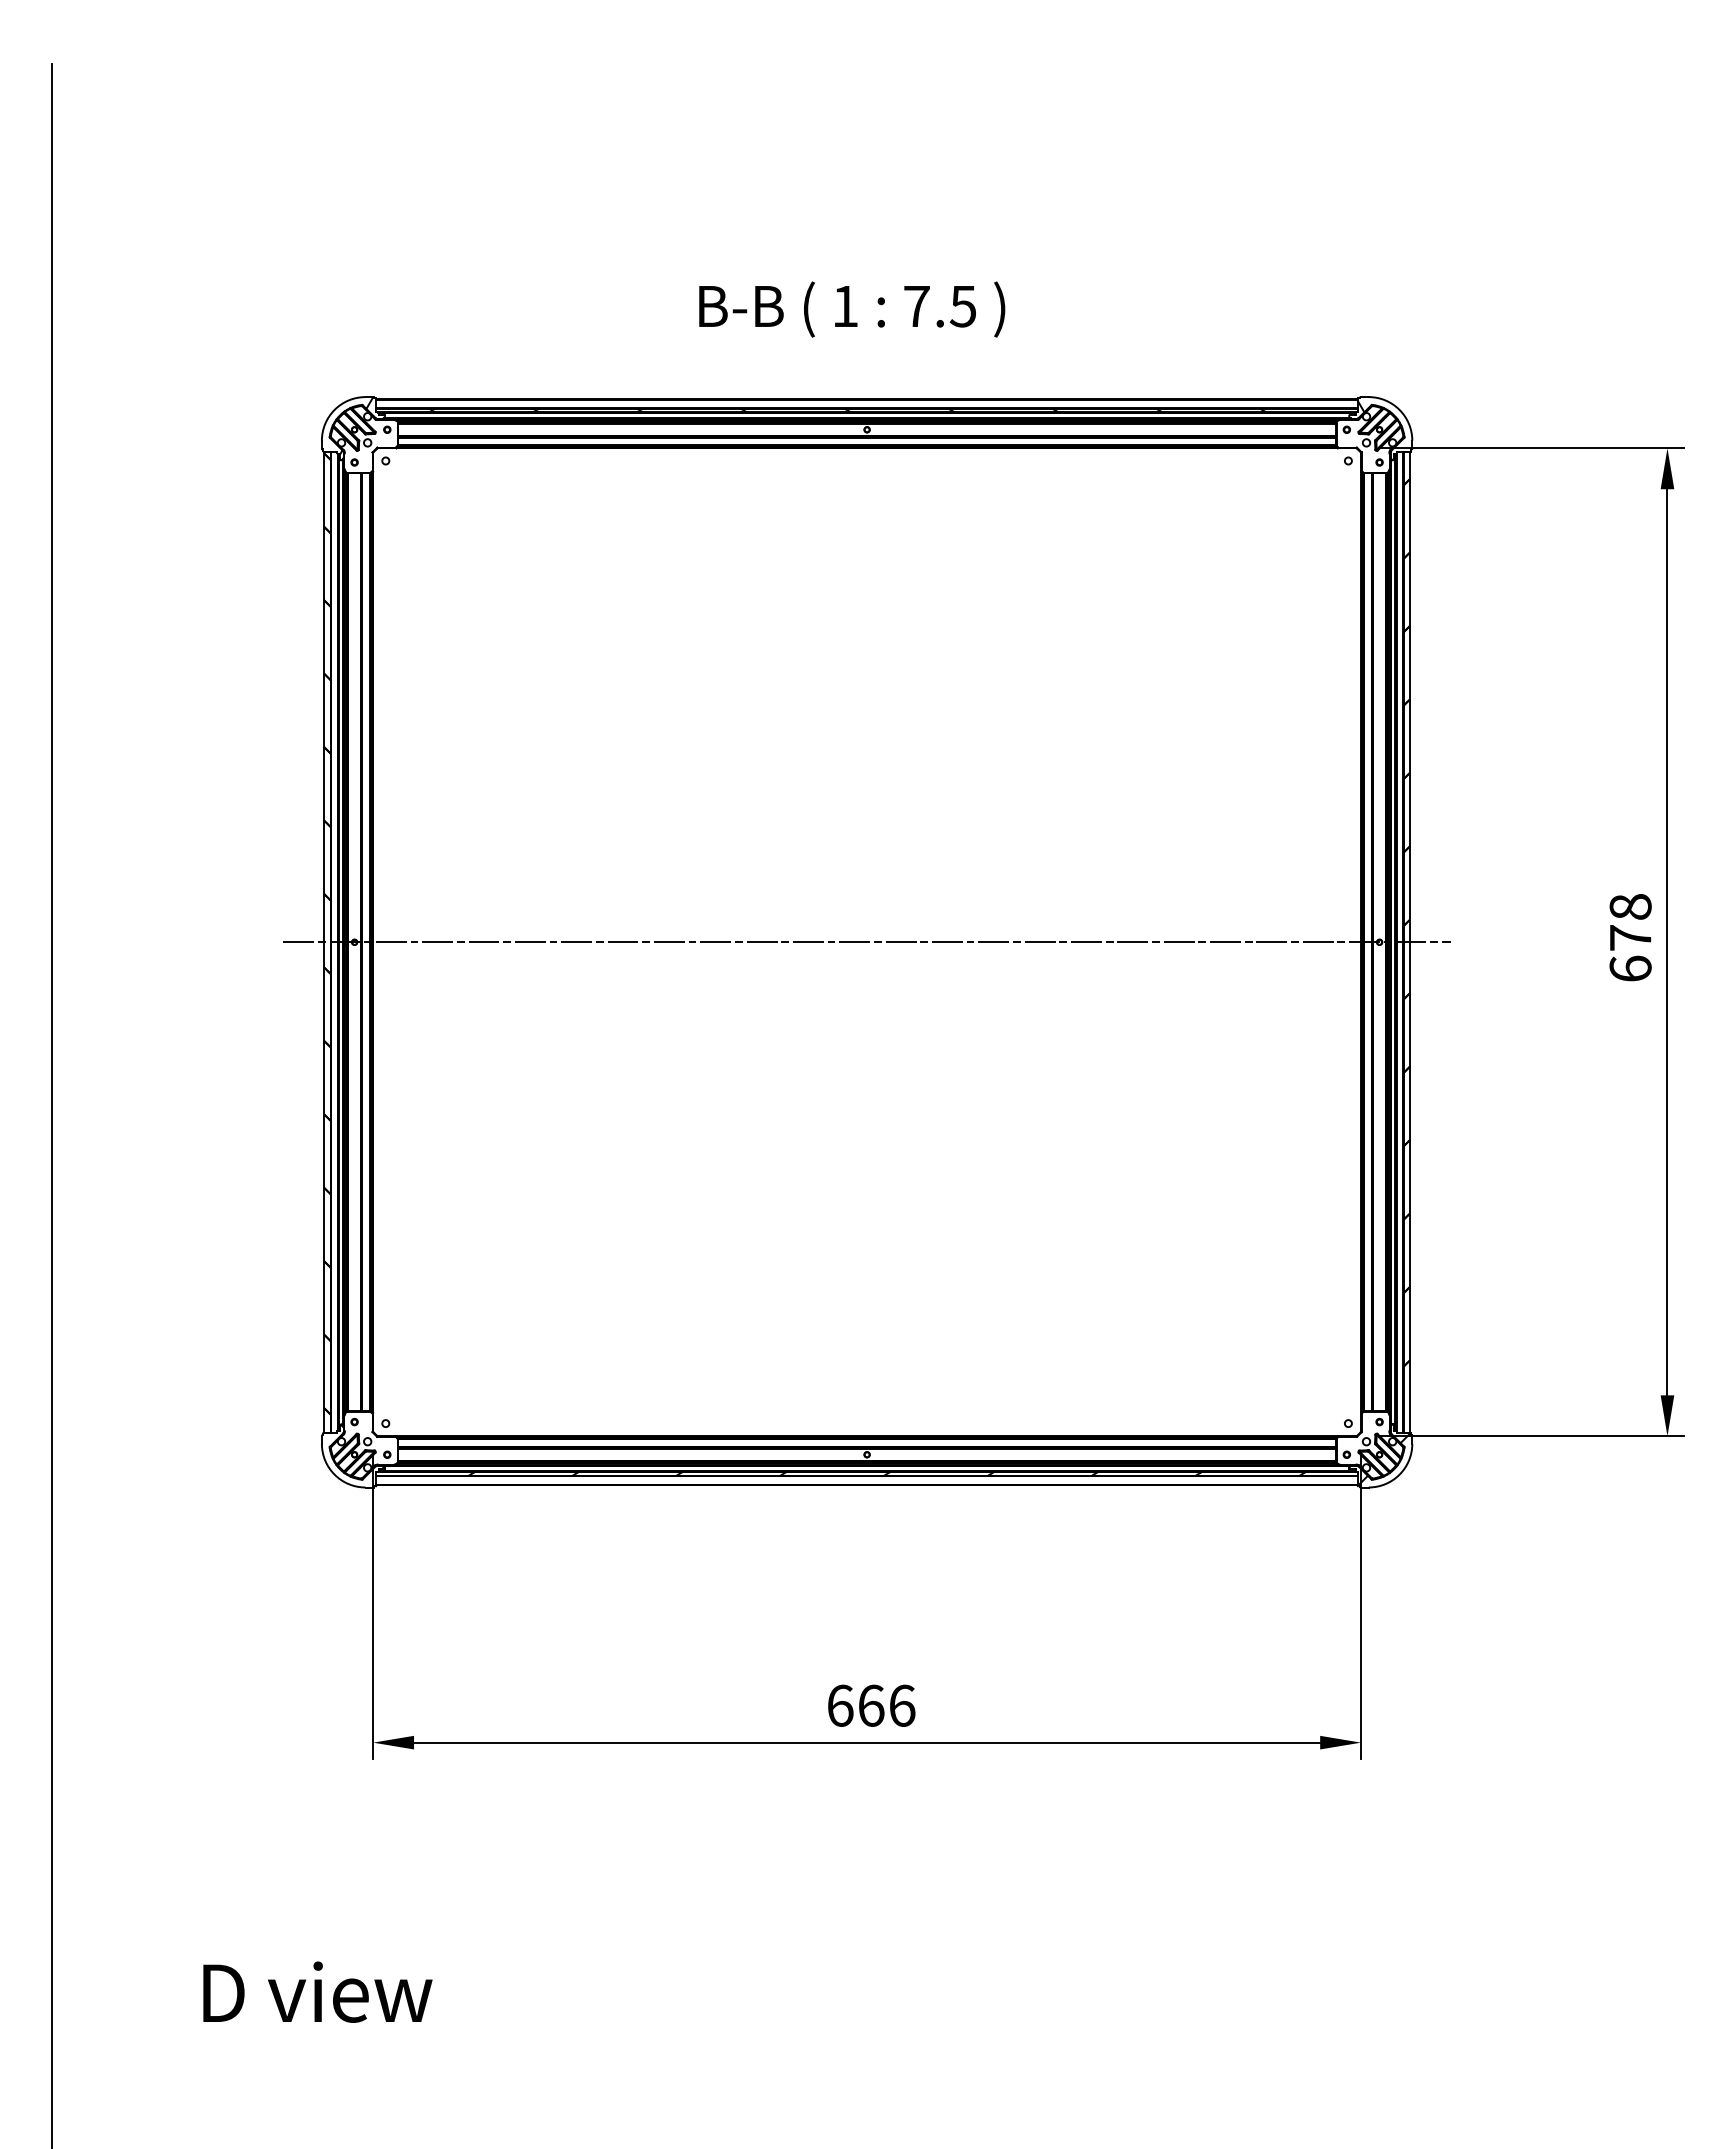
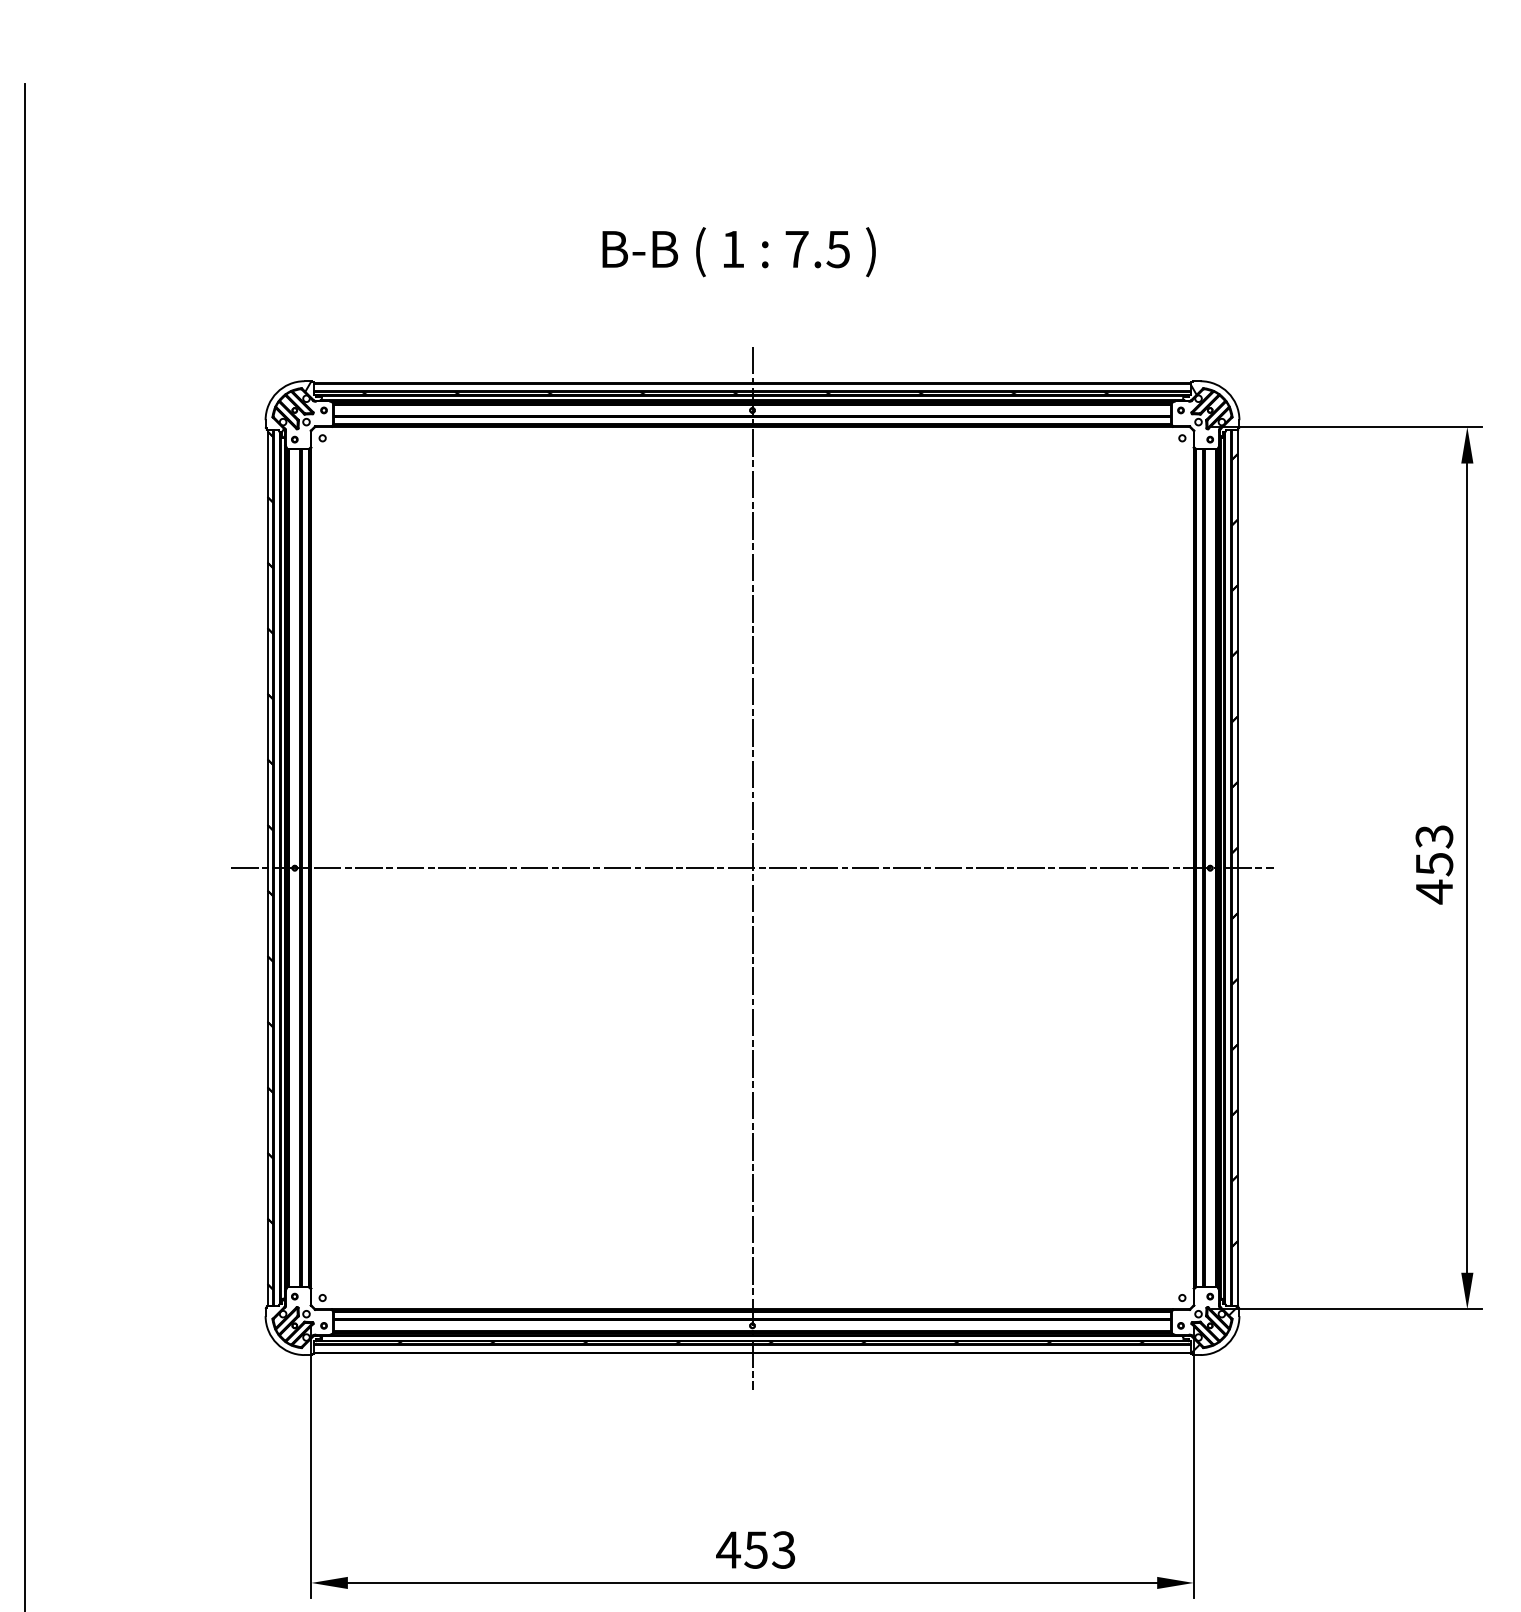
text: (852, 309) -> (739, 252), moved
text: (1630, 938) -> (1434, 864), 678 -> 453
line: (867, 942) -> (752, 868), added
text: (870, 1705) -> (755, 1549), 666 -> 453

